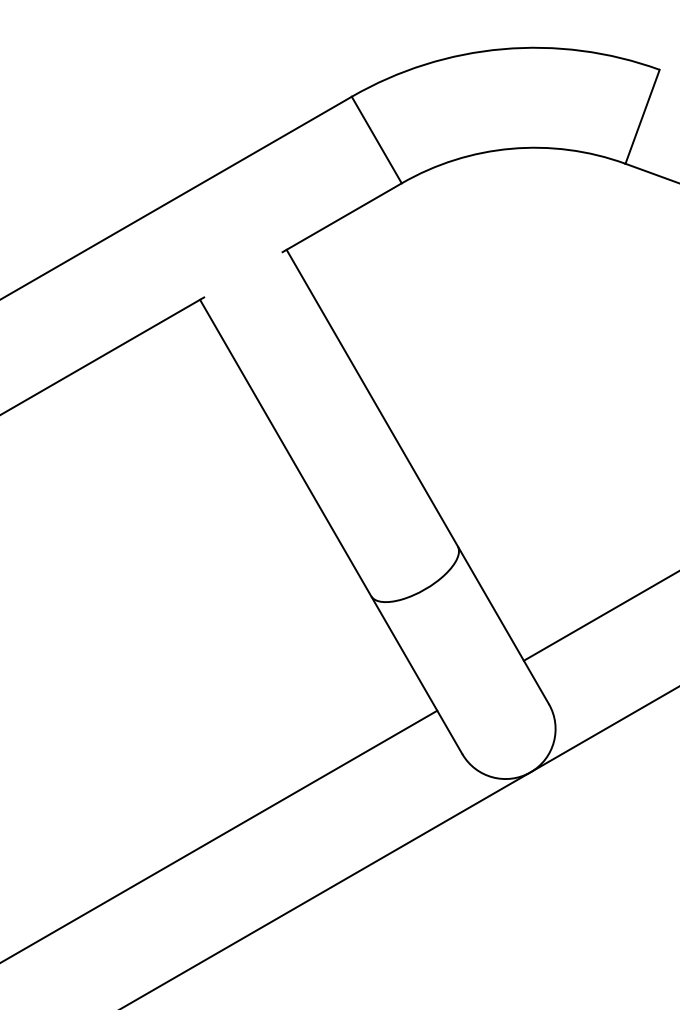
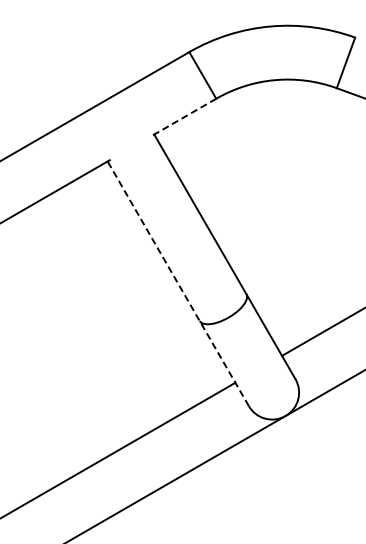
line: (340, 218) -> (183, 117), solid -> dashed
line: (331, 526) -> (178, 283), solid -> dashed

